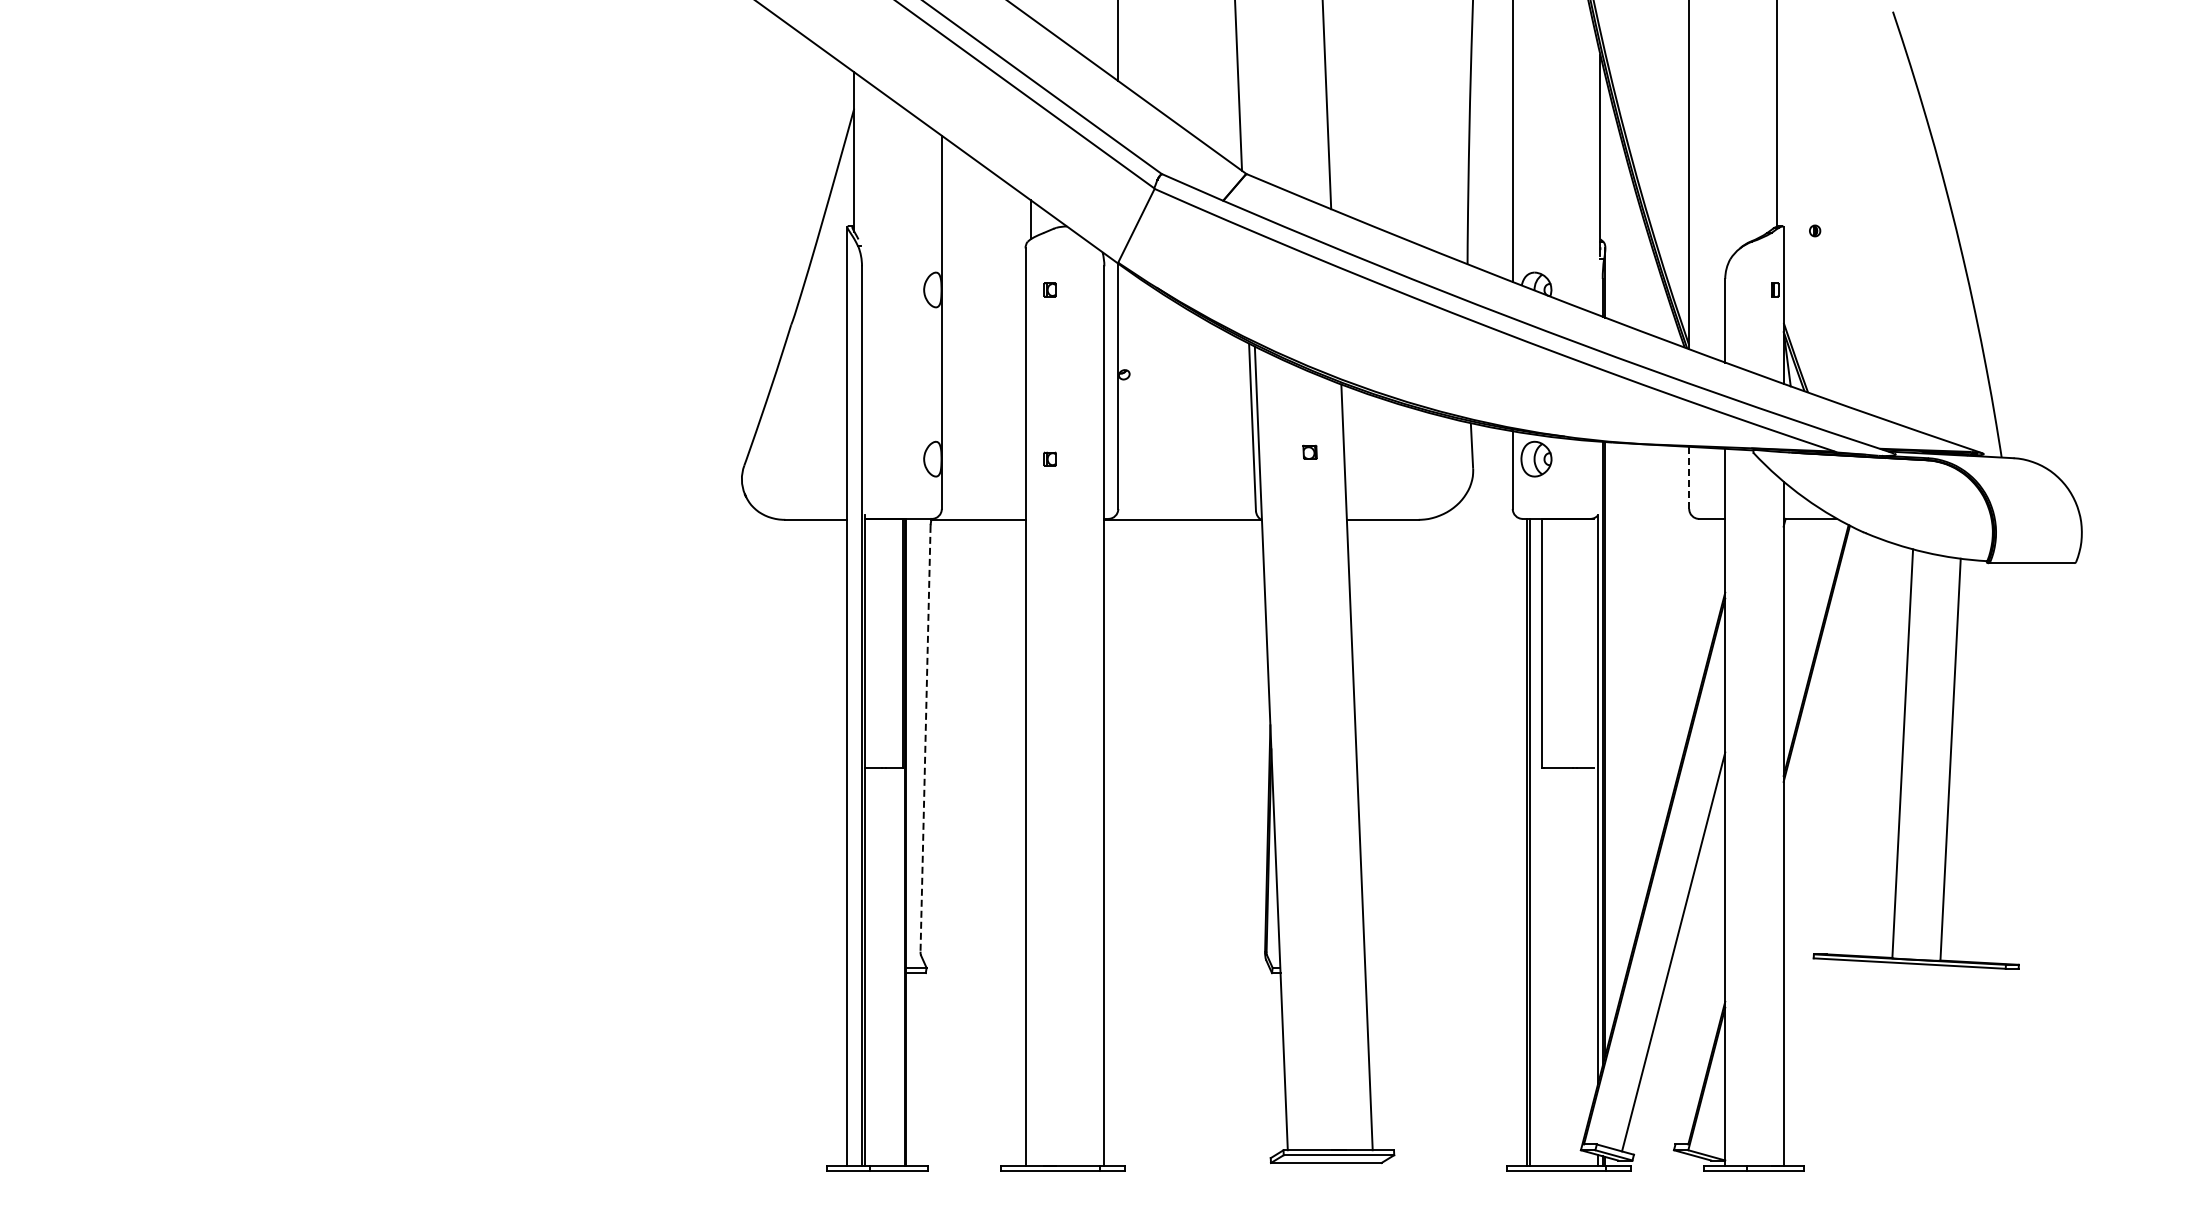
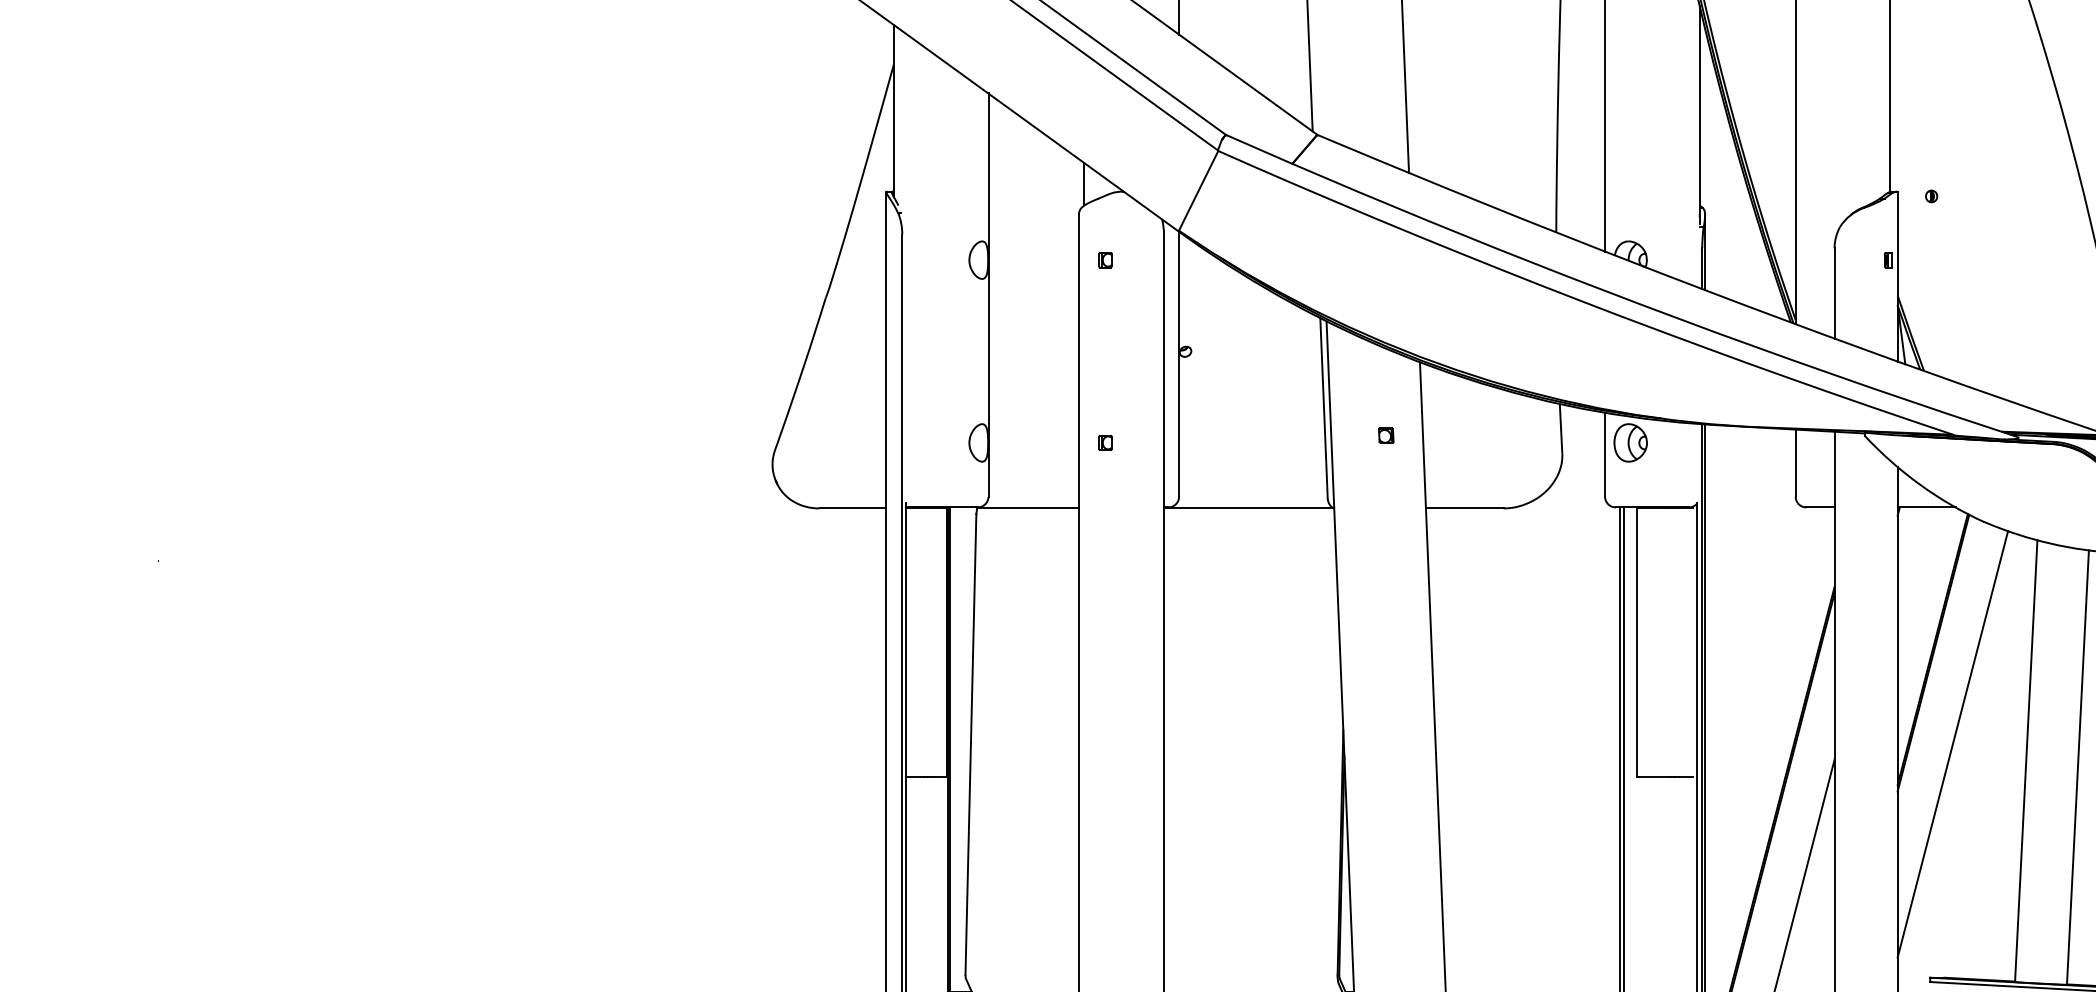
line: (1689, 478) -> (1795, 463), dashed -> solid
line: (1834, 737) -> (1952, 743), added
line: (925, 738) -> (970, 744), dashed -> solid

